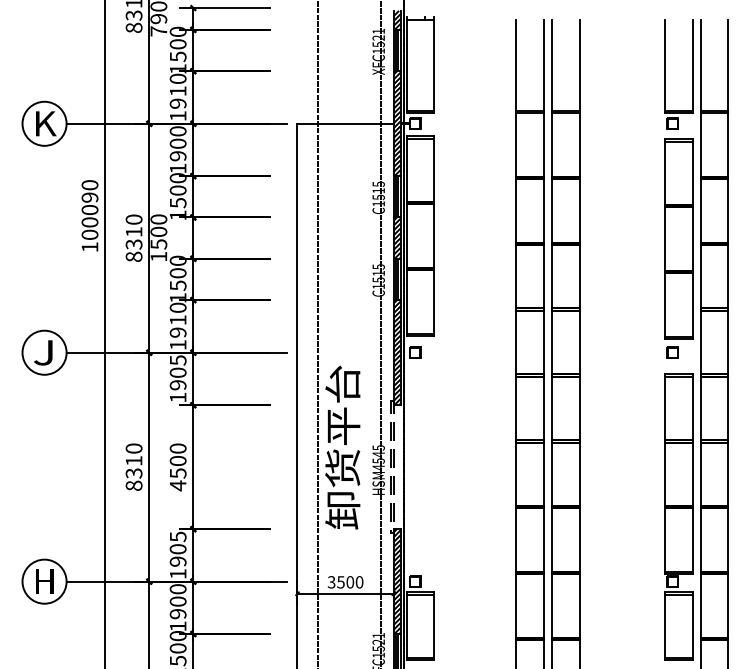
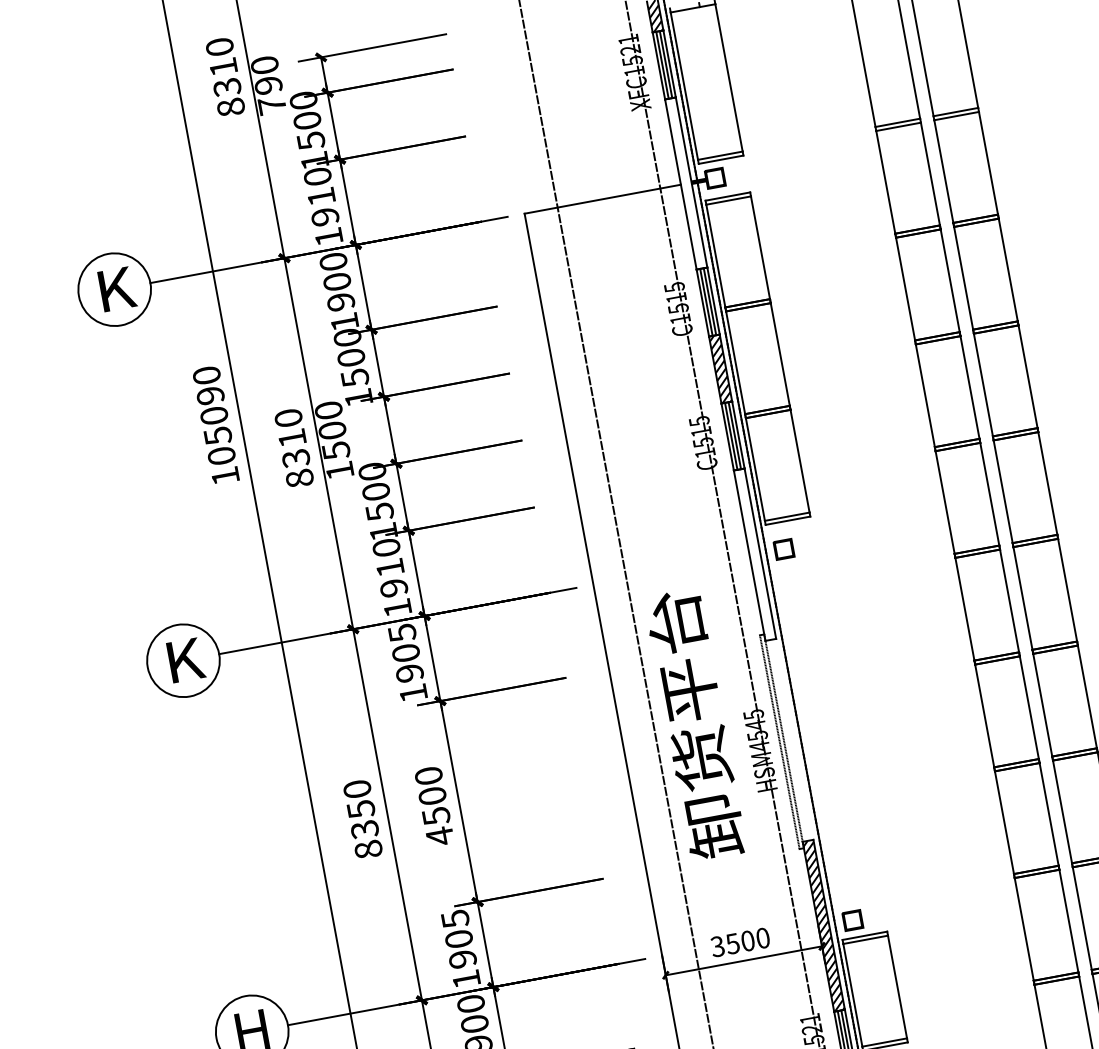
hatch: (396, 123) -> (685, 183), removed
text: (89, 222) -> (217, 436), 100090 -> 105090
text: (45, 352) -> (184, 660), J -> K
hatch: (396, 352) -> (753, 554), removed
text: (134, 461) -> (361, 810), 8310 -> 8350

